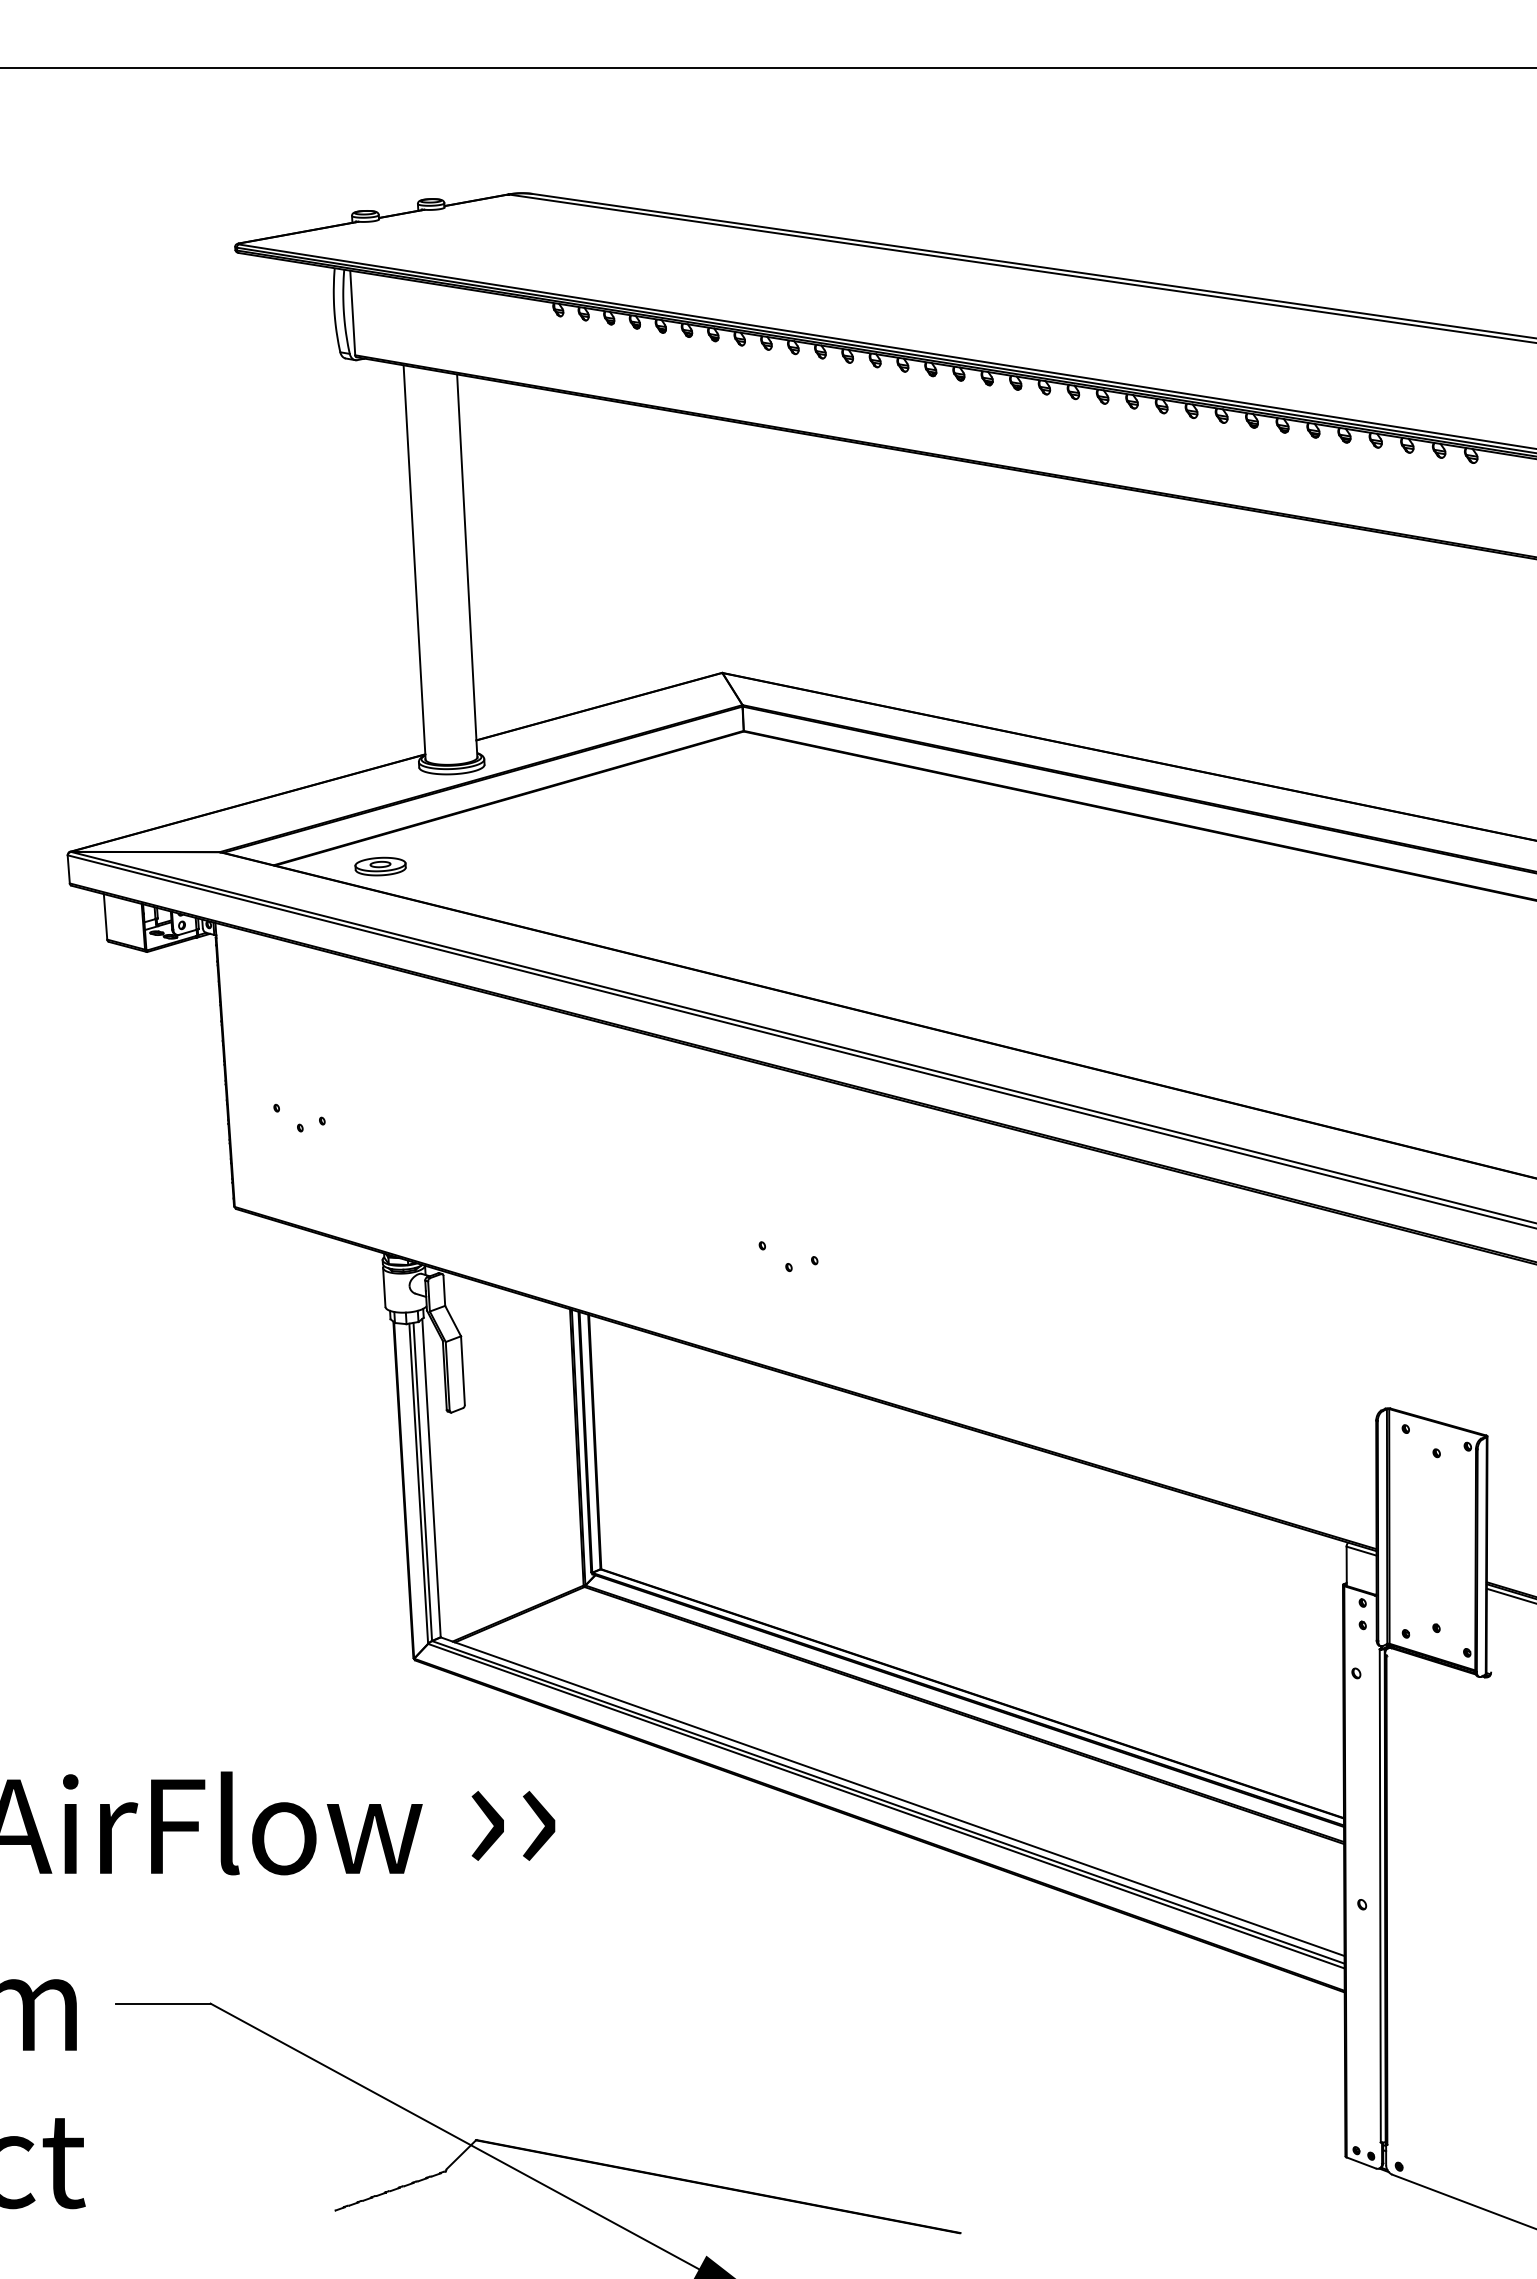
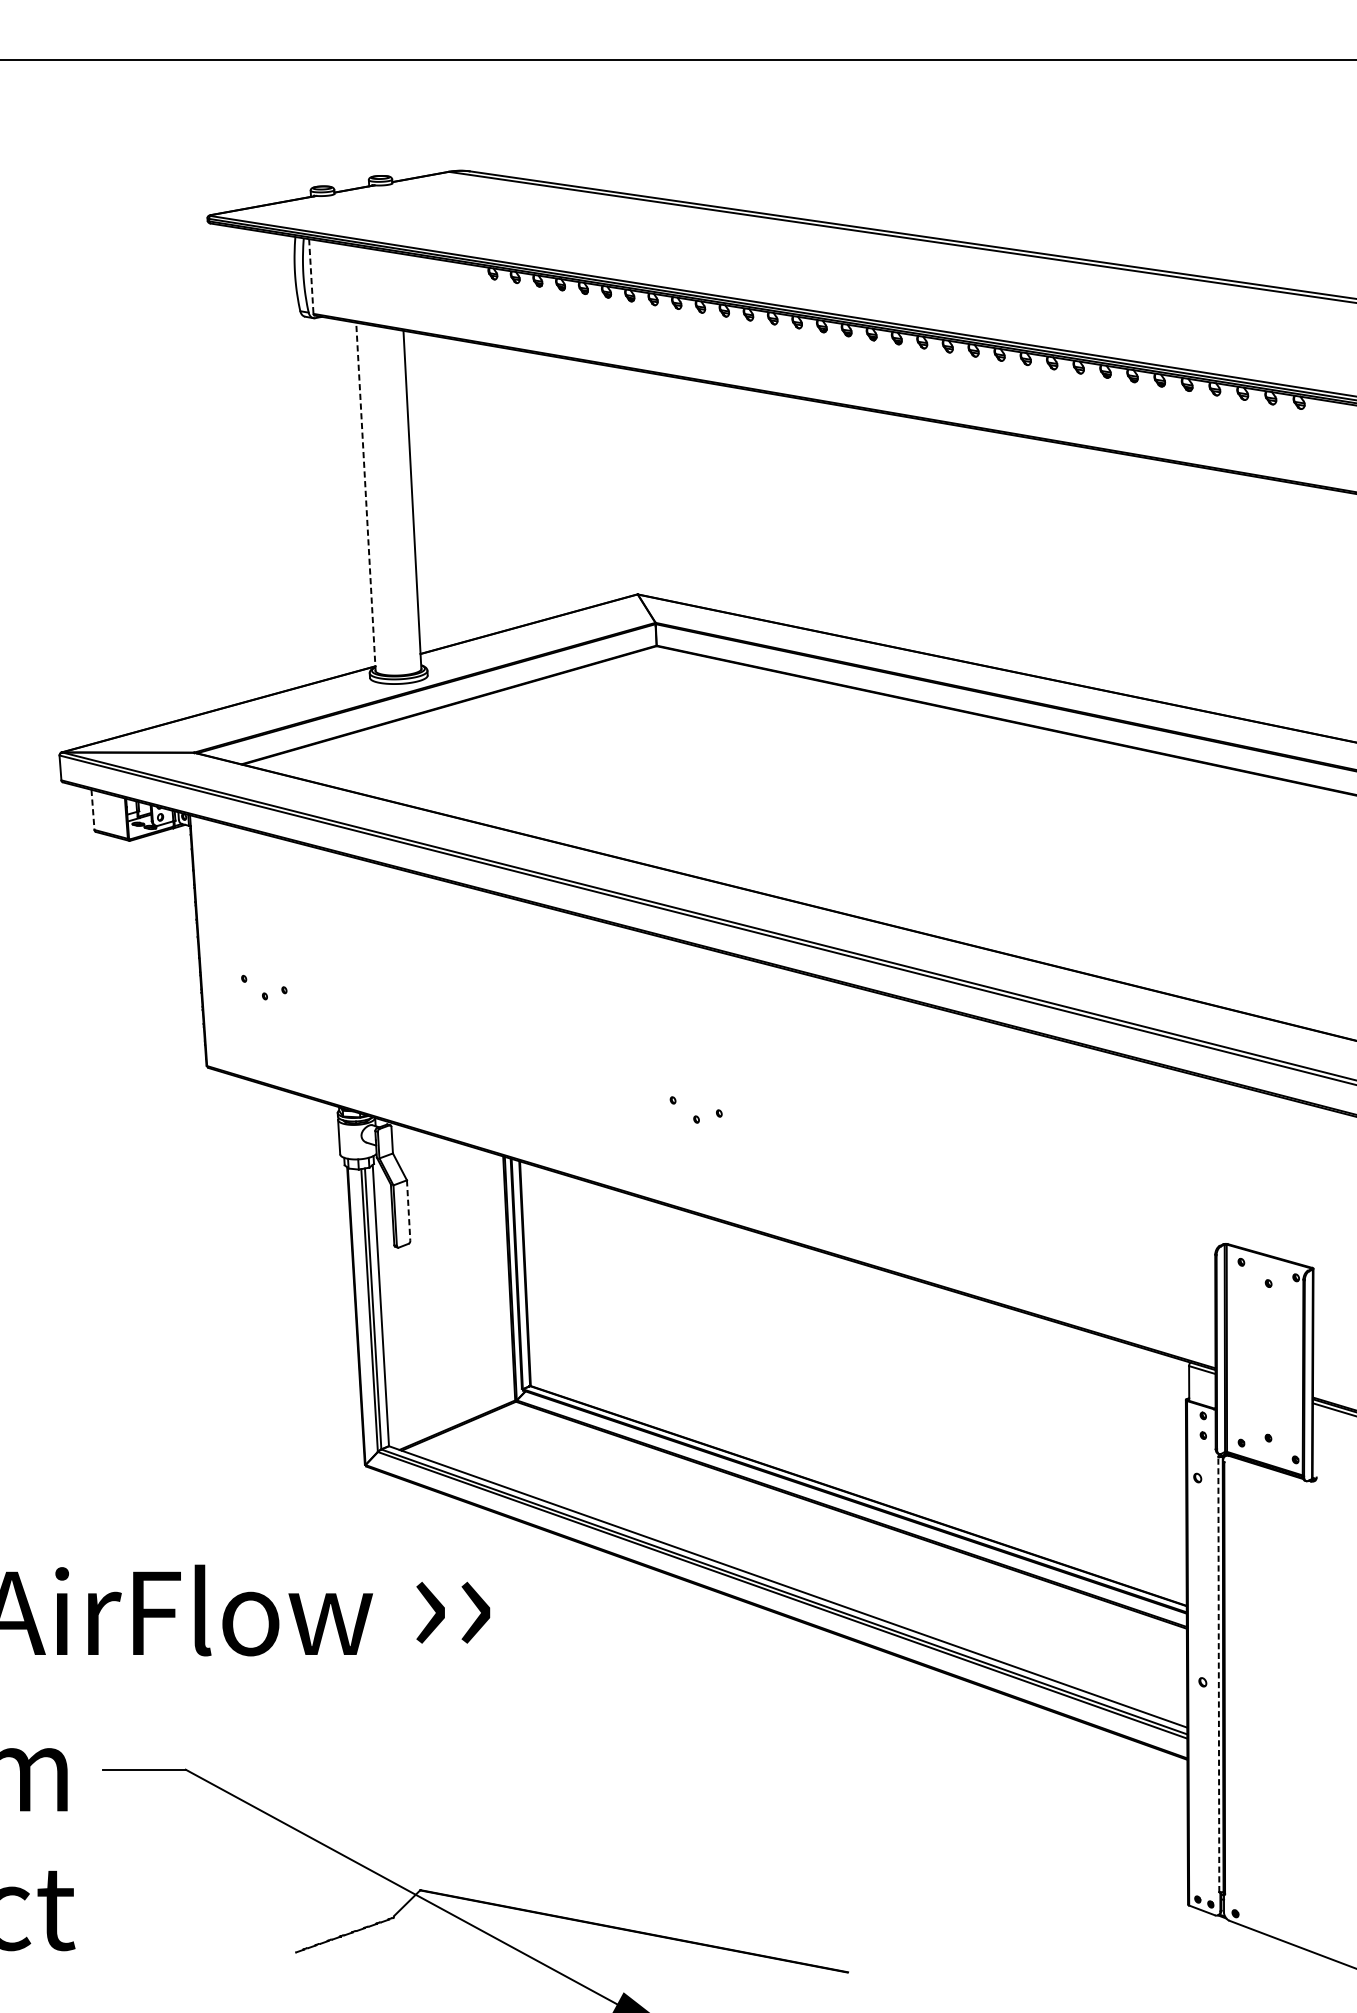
line: (352, 313) -> (311, 276), solid -> dashed
line: (414, 562) -> (365, 496), solid -> dashed
part: (380, 866) -> (335, 765), removed
line: (105, 916) -> (92, 809), solid -> dashed
line: (462, 1371) -> (408, 1211), solid -> dashed
line: (1380, 1895) -> (1219, 1674), solid -> dashed

